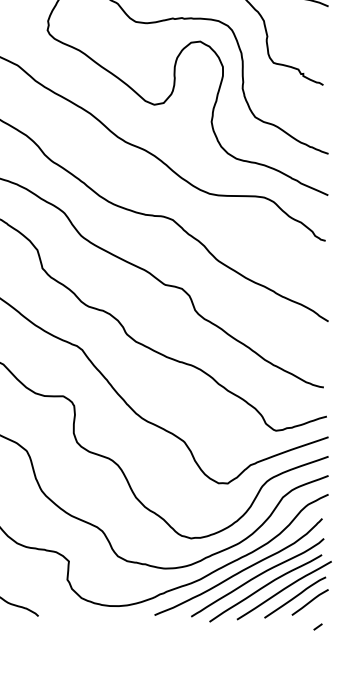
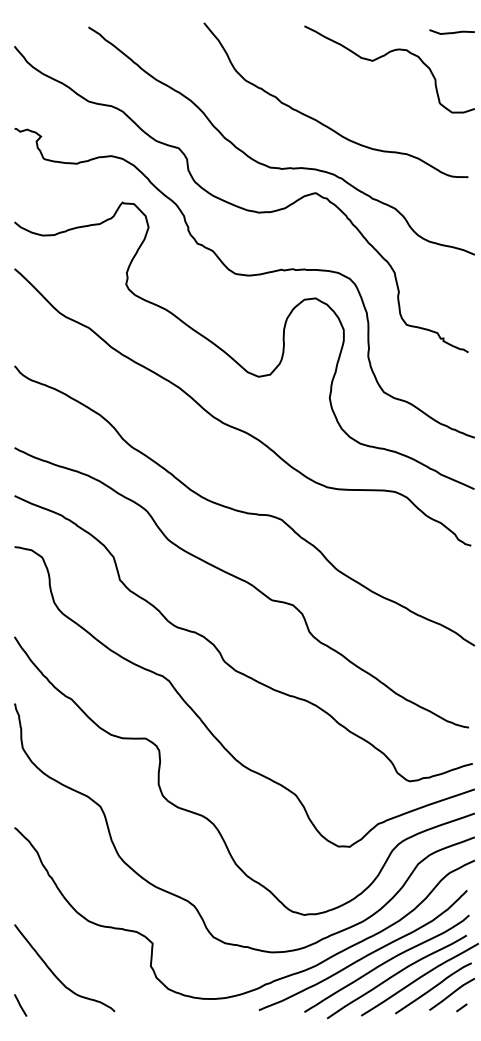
line: (317, 626) -> (461, 1007), moved

